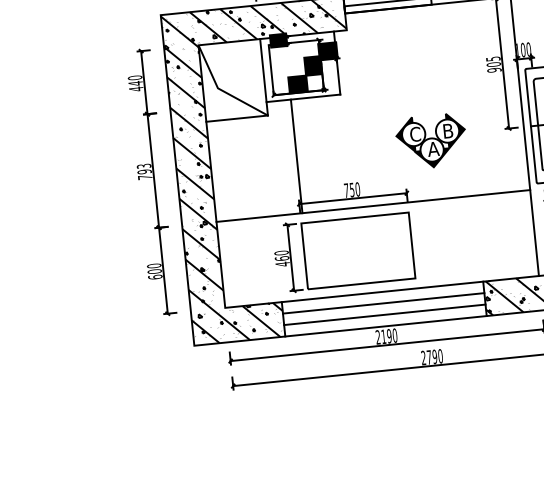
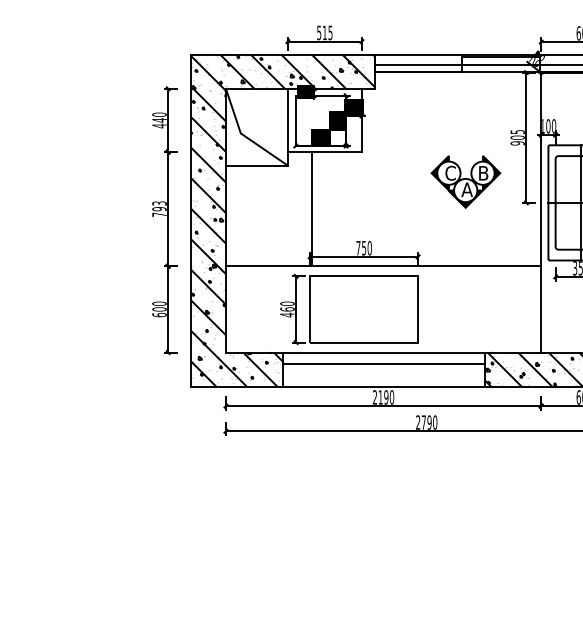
part: (431, 141) -> (465, 181), moved
line: (384, 314) -> (383, 375), removed

